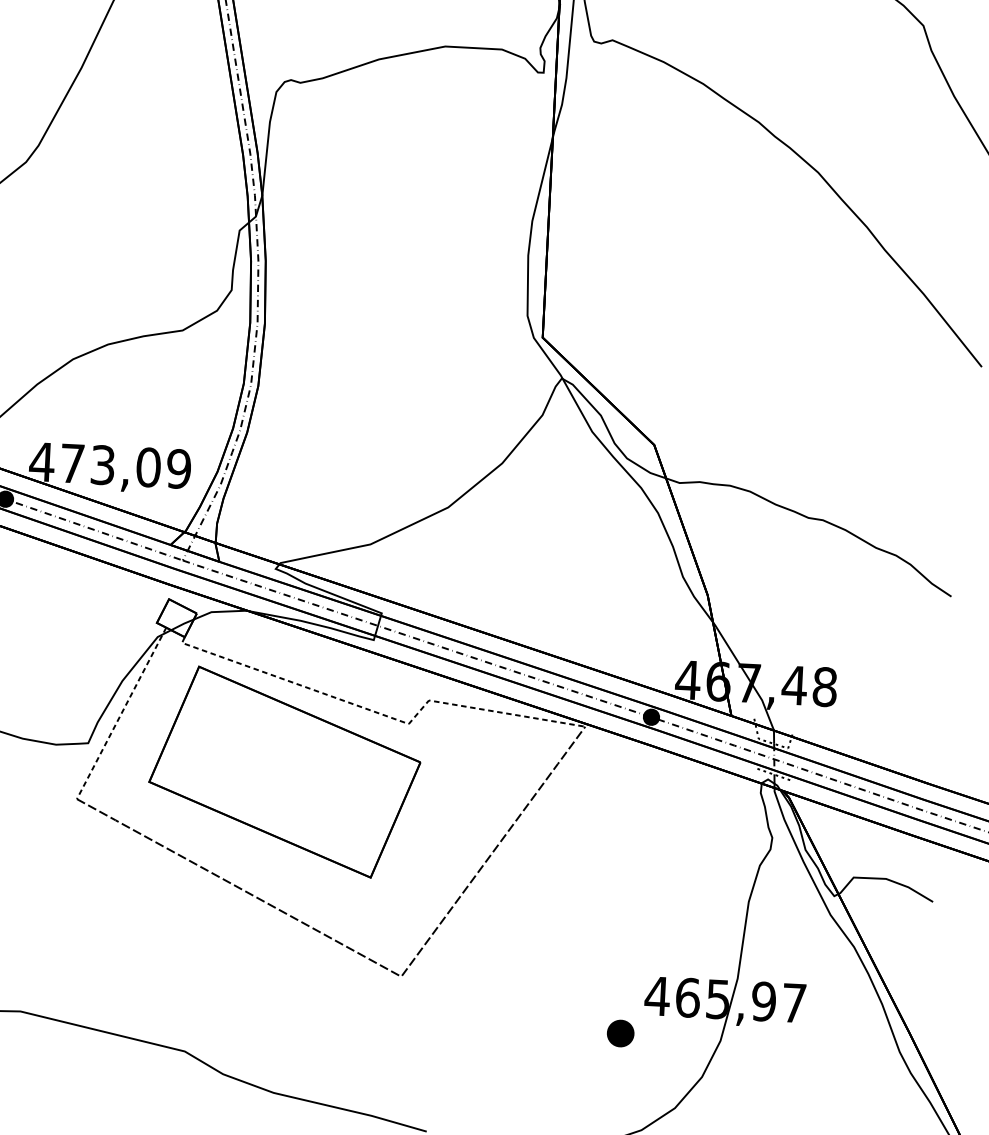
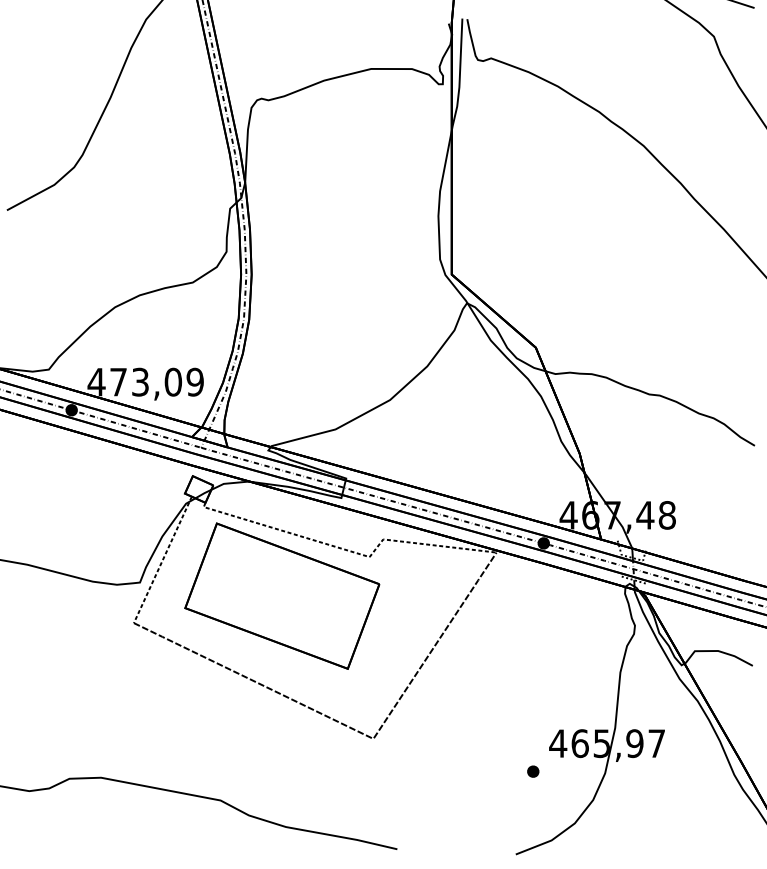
part: (621, 1033) -> (533, 771), size x0.62

